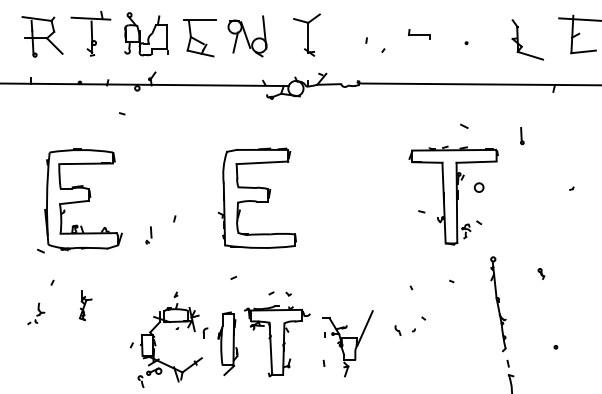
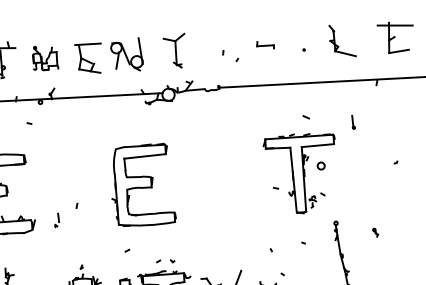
part: (146, 34) -> (45, 58), size x0.7
part: (521, 45) -> (337, 45), moved

